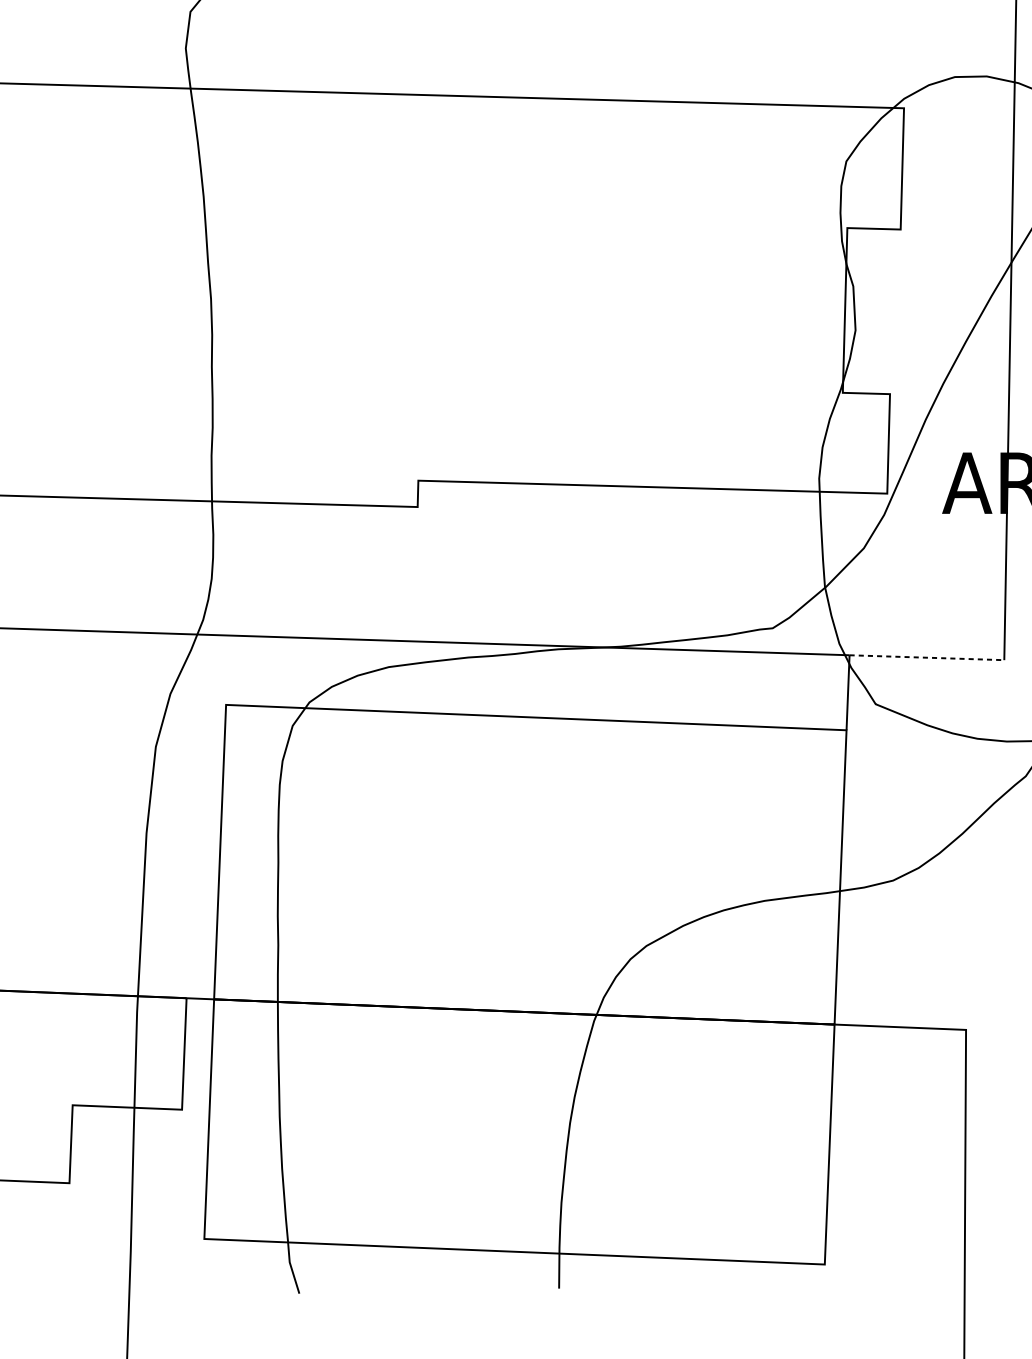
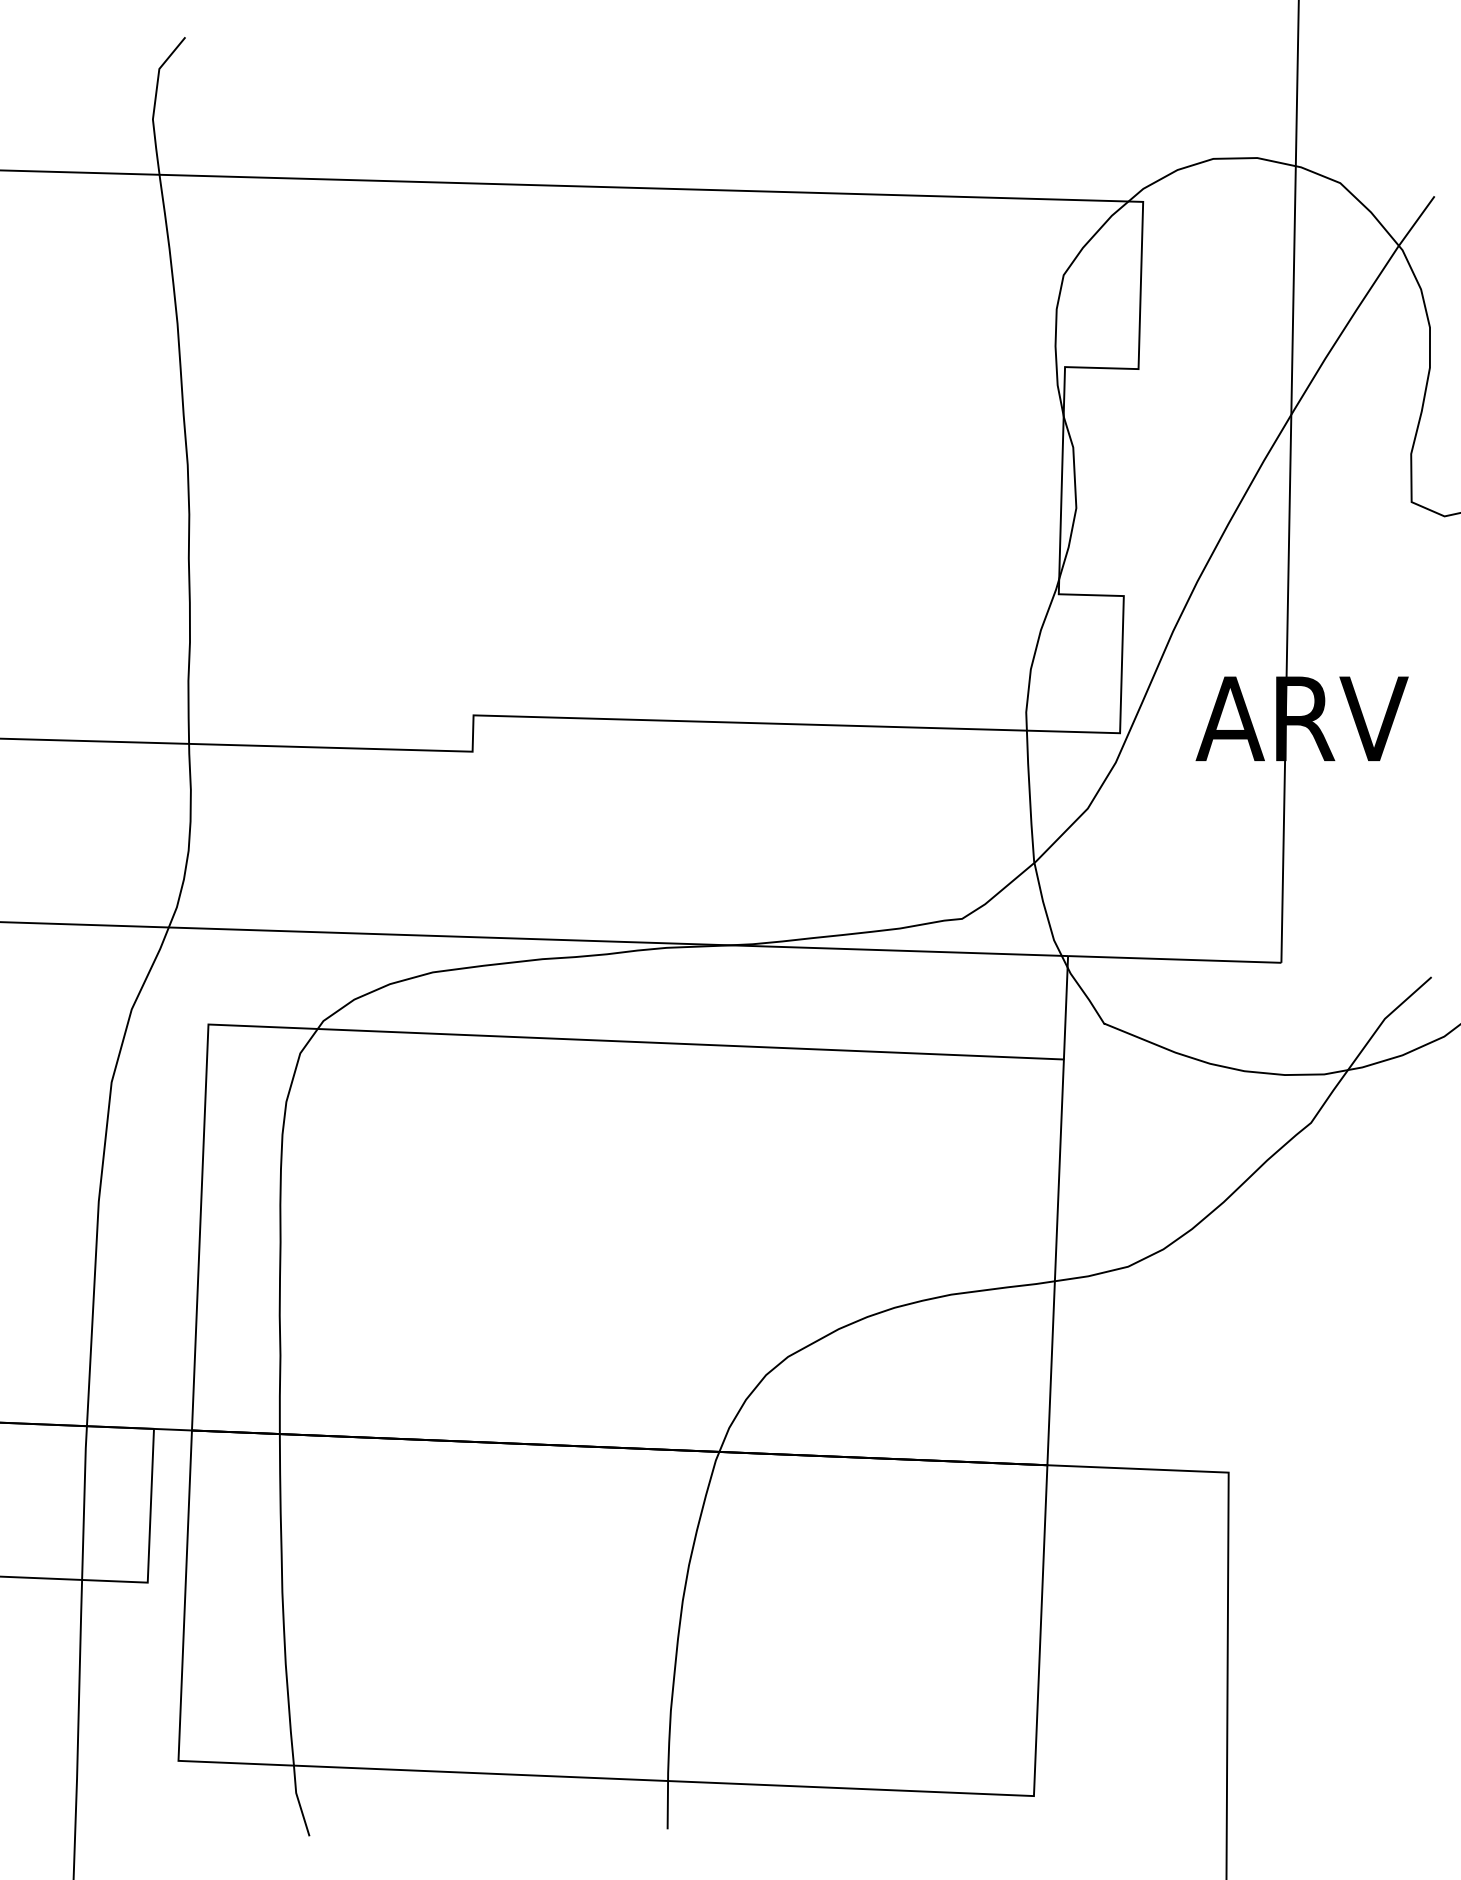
line: (926, 657) -> (1174, 959), dashed -> solid

